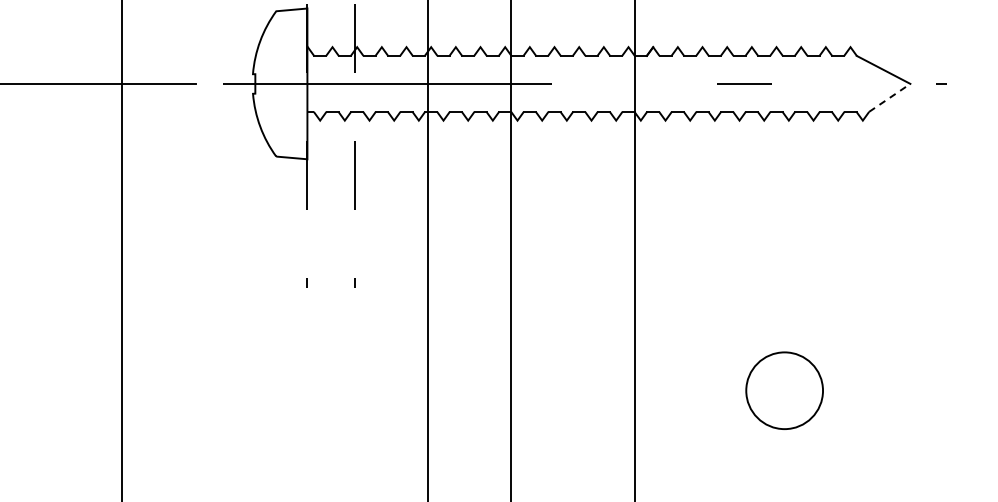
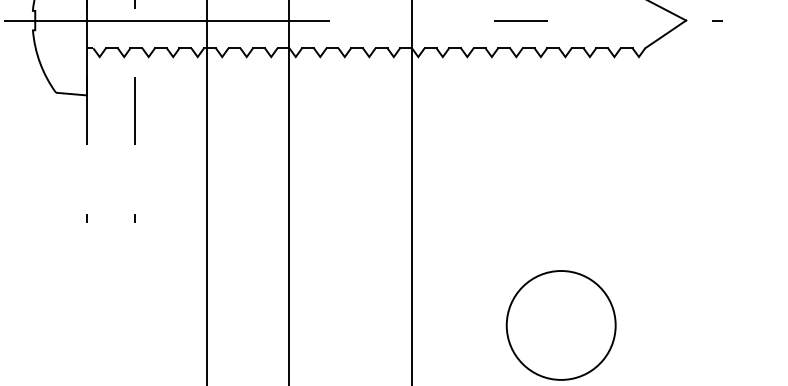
line: (889, 97) -> (665, 34), dashed -> solid
circle: (784, 390) -> (561, 325), size x1.43

